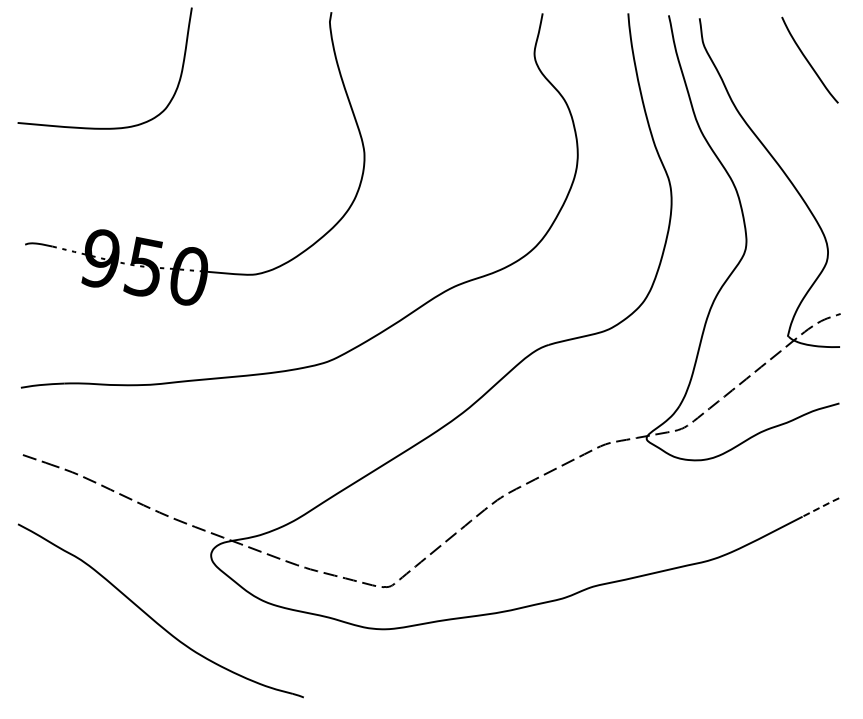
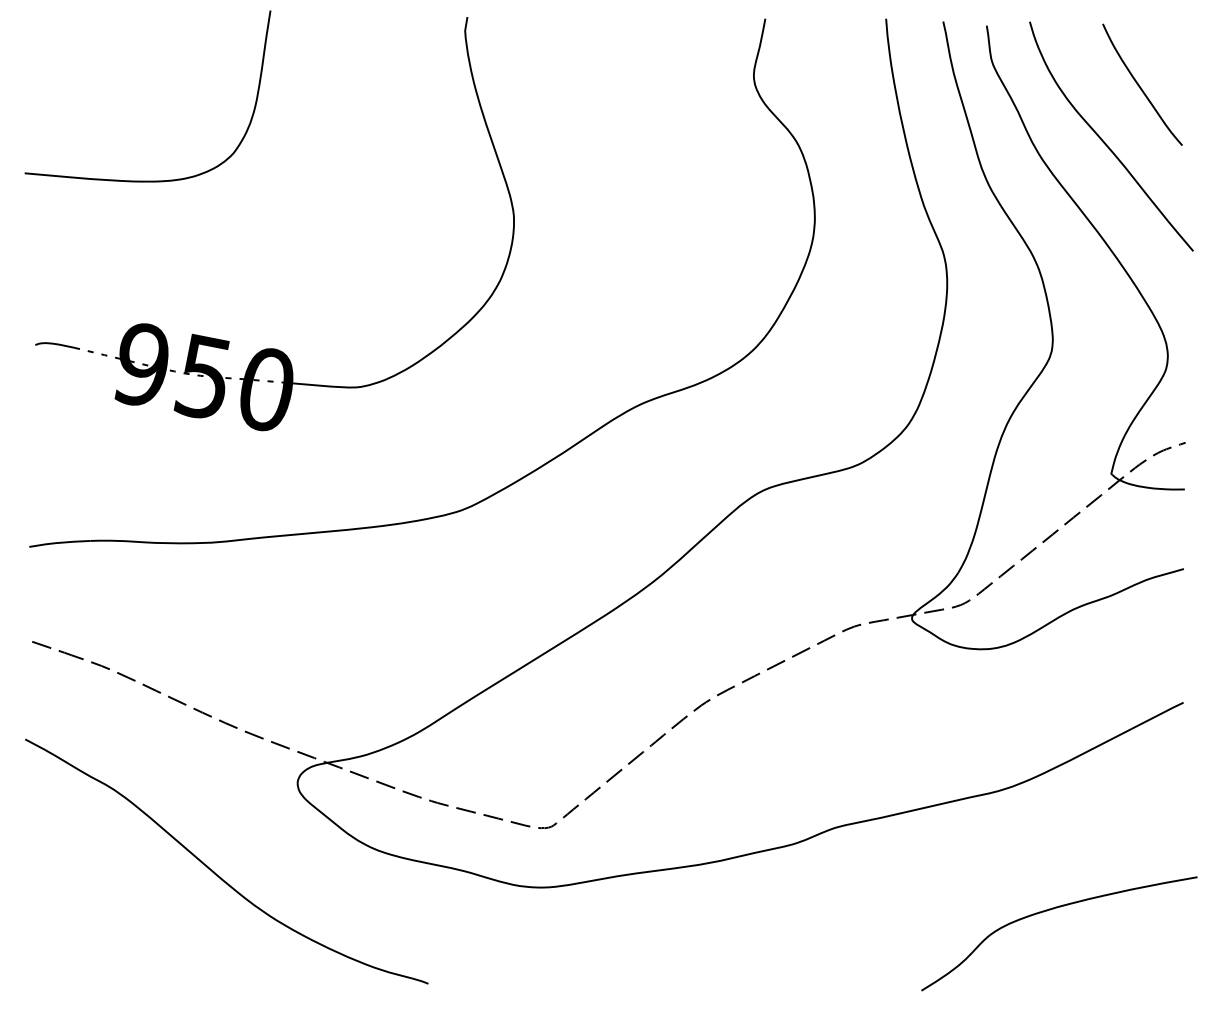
curve: (783, 100) -> (1105, 141), added
line: (821, 507) -> (1158, 715), dashed -> solid
curve: (746, 645) -> (1052, 910), added

